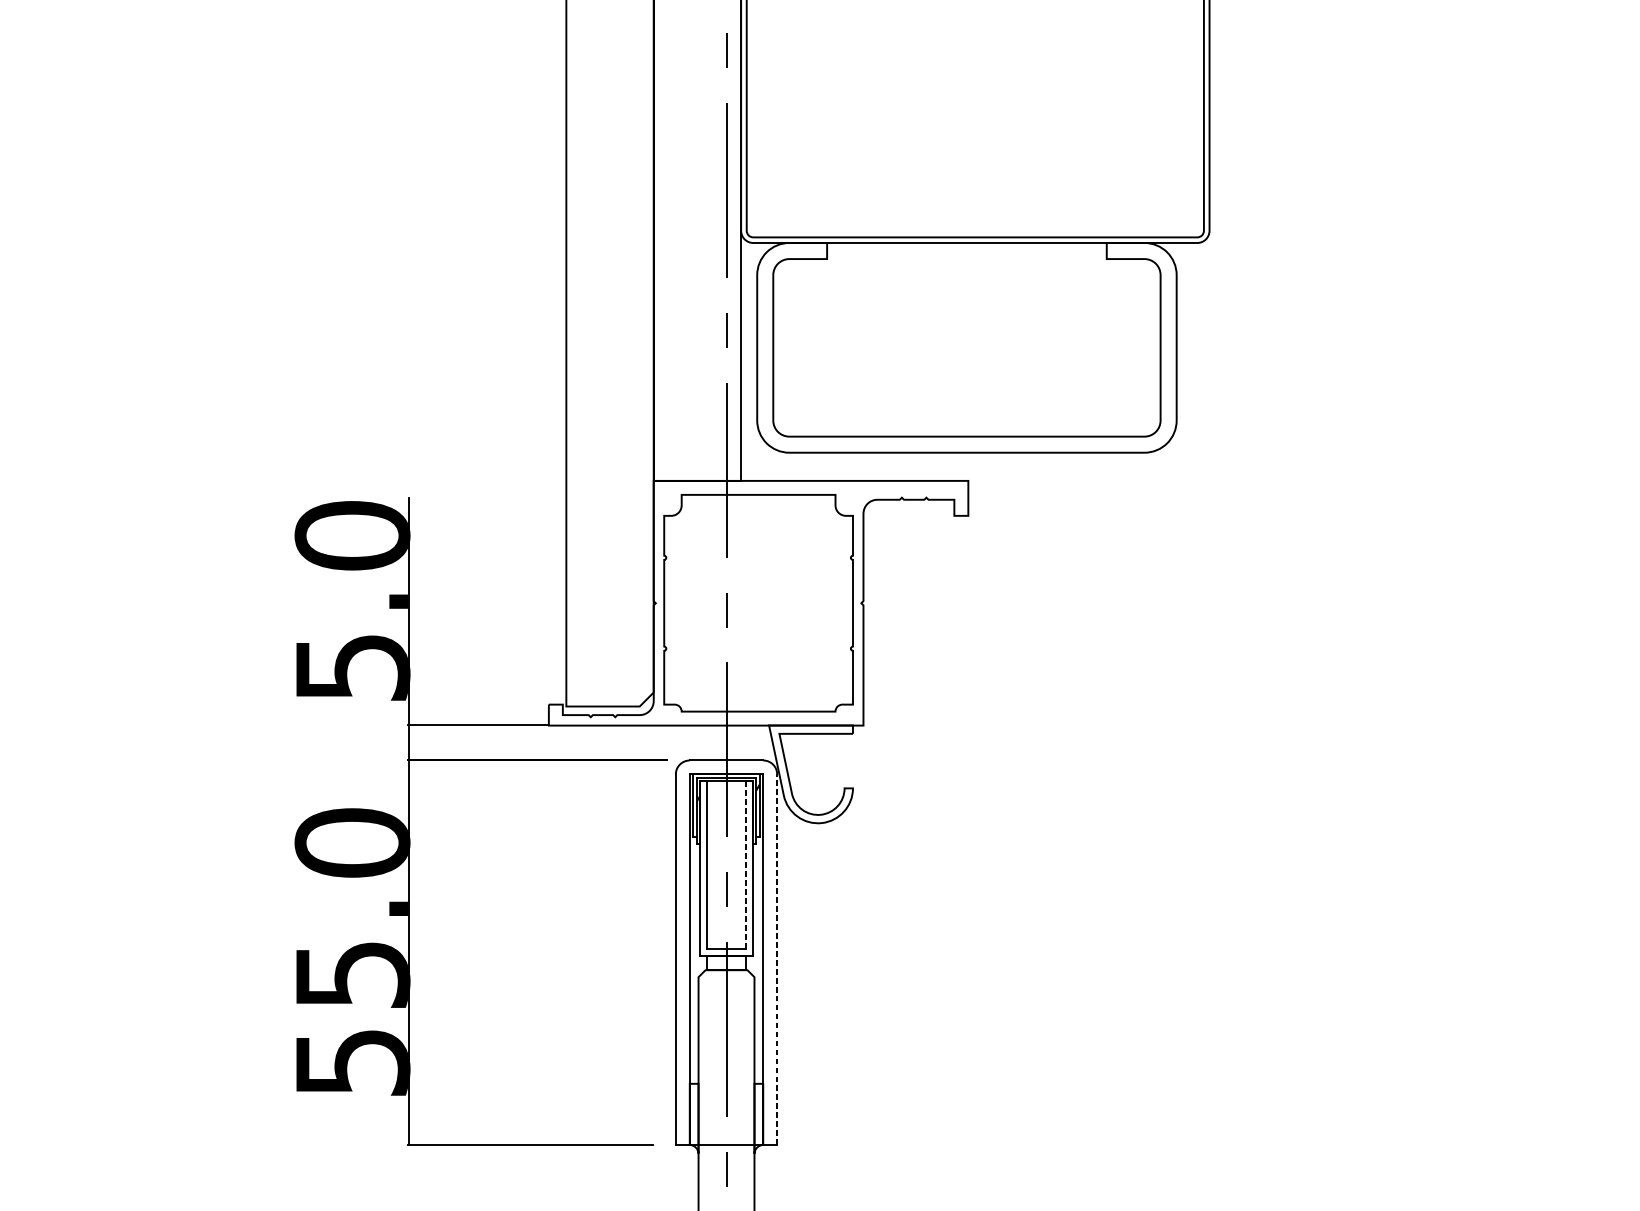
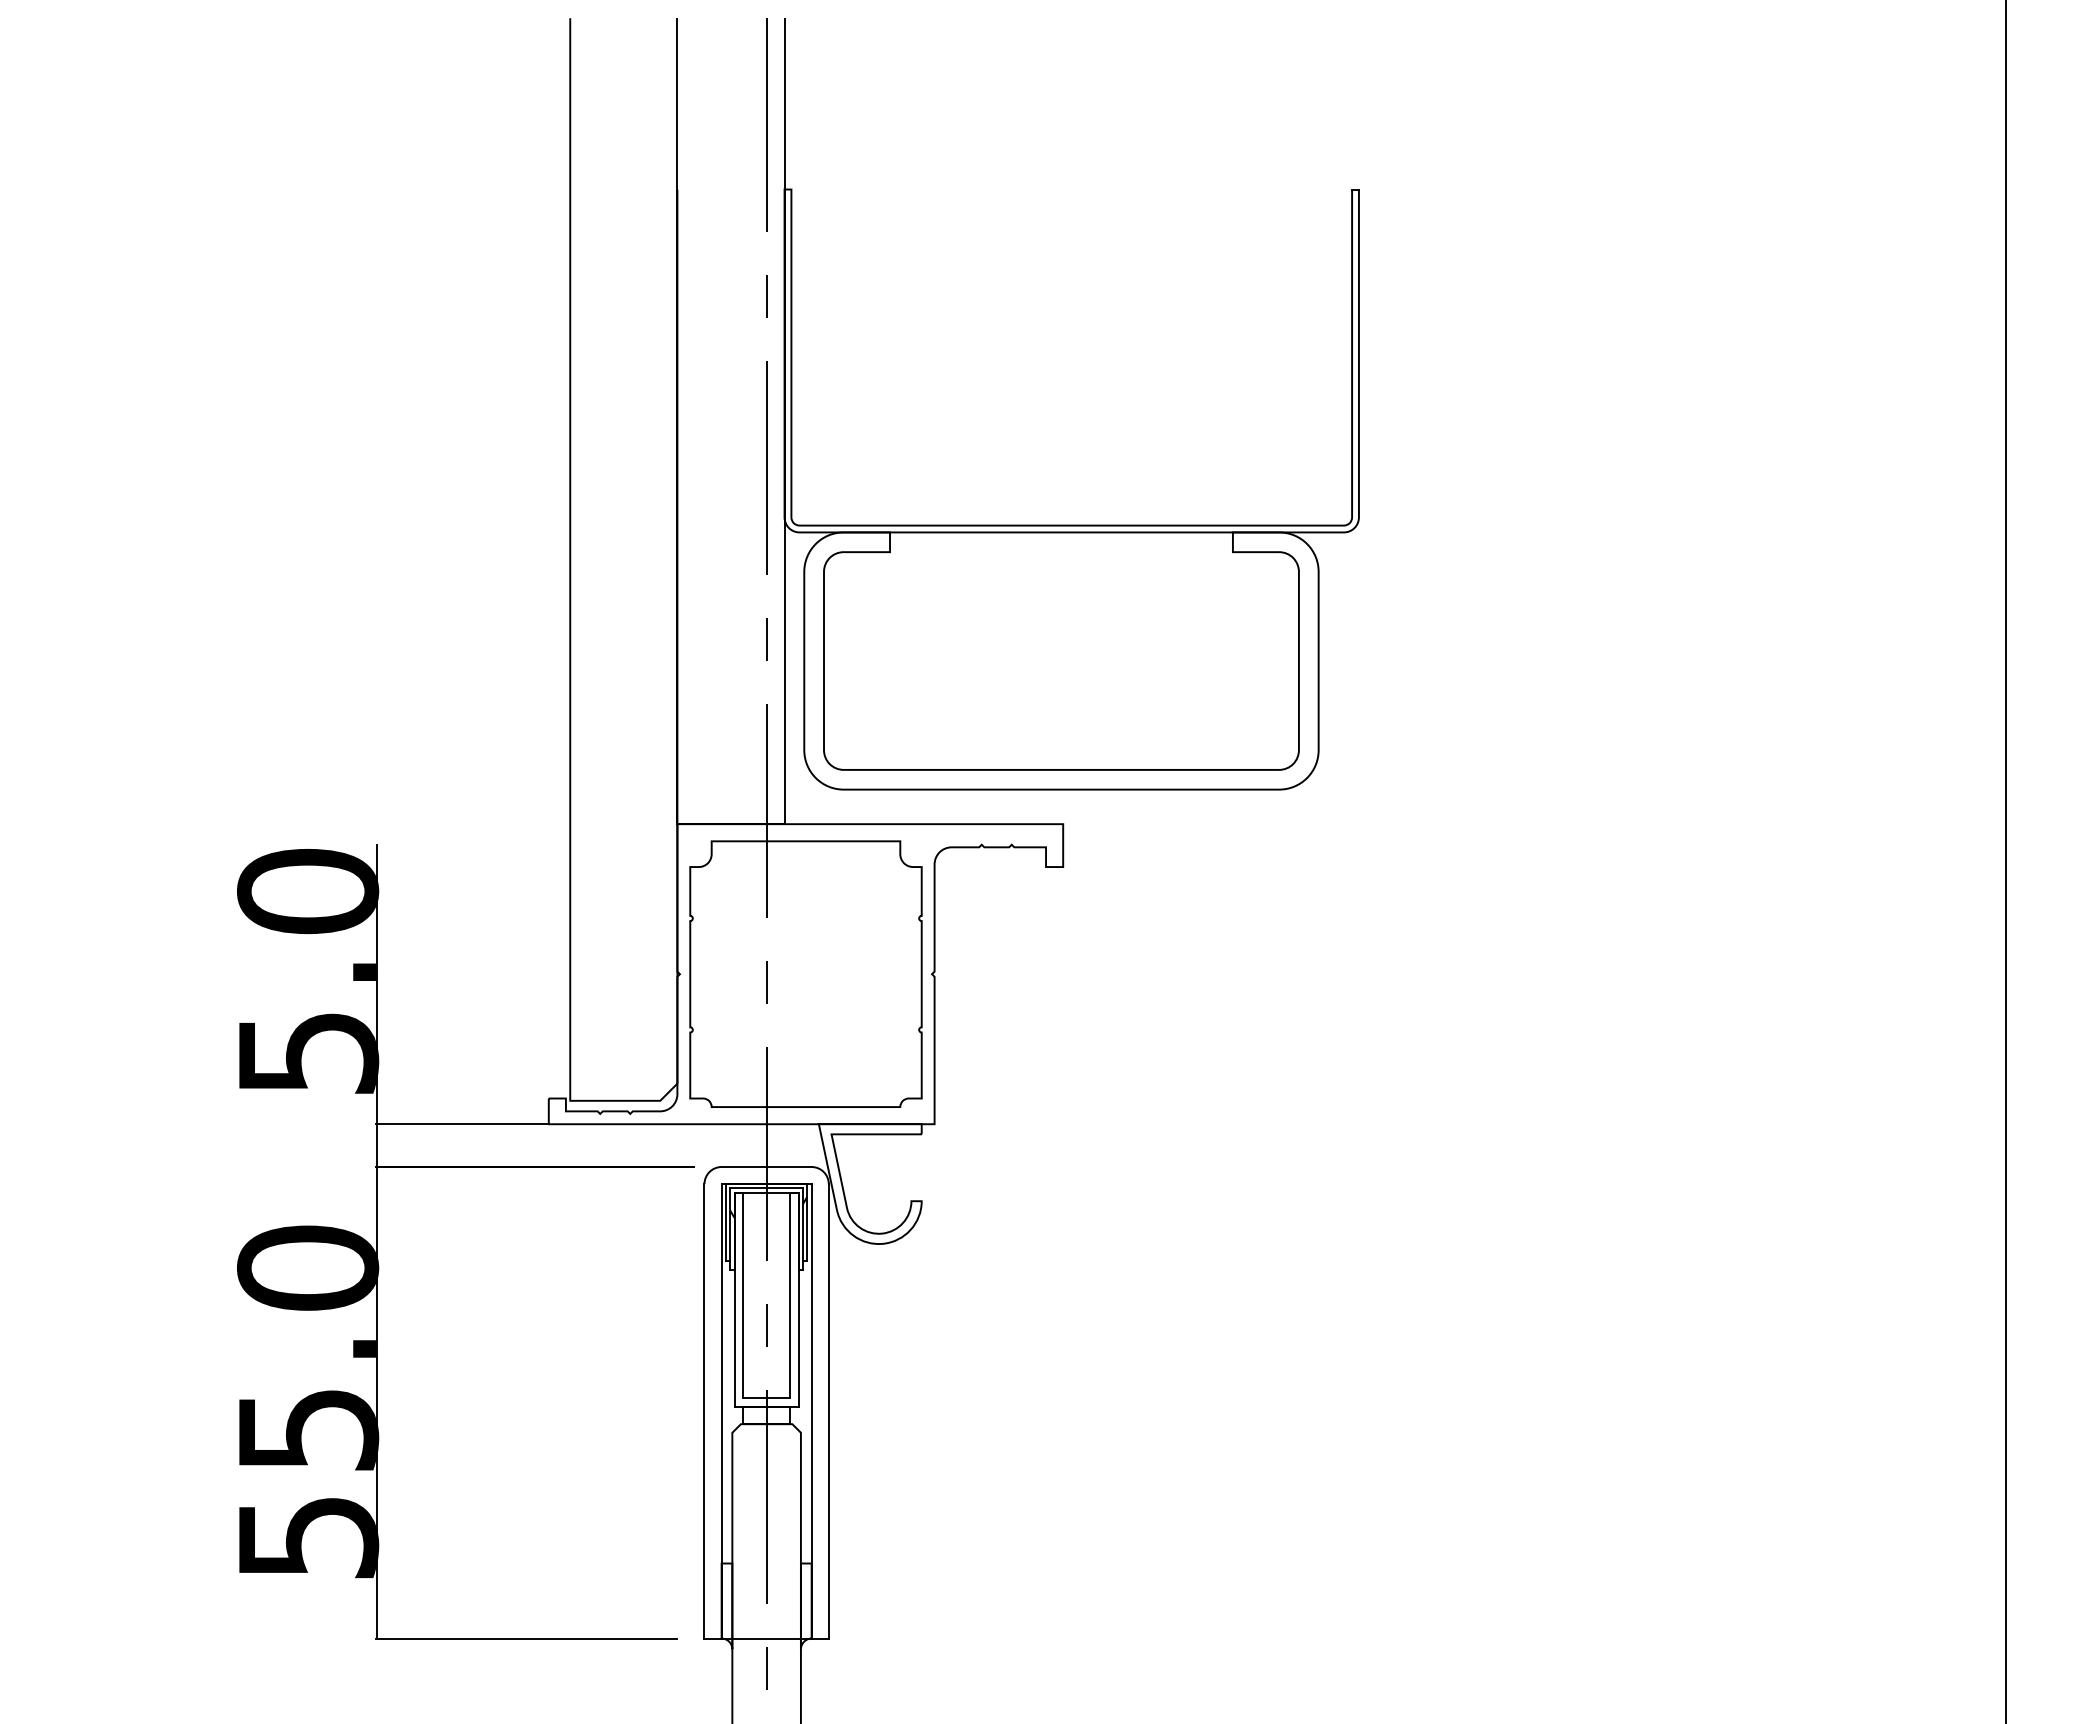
line: (745, 865) -> (790, 1295), dashed -> solid
line: (776, 959) -> (828, 1410), dashed -> solid

